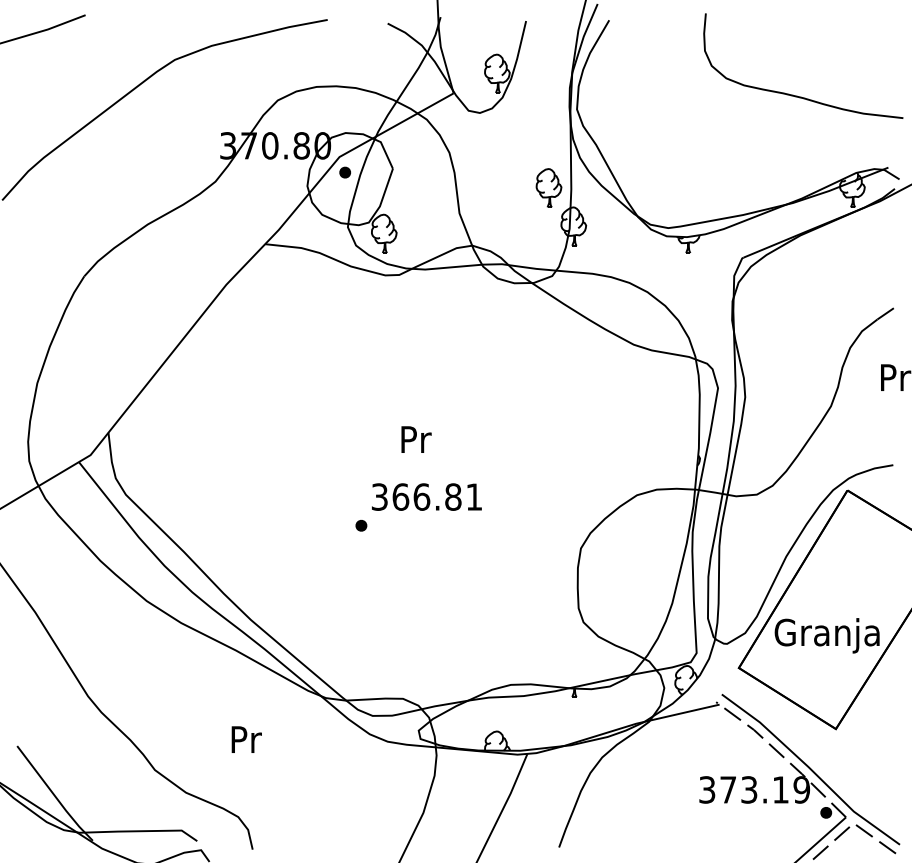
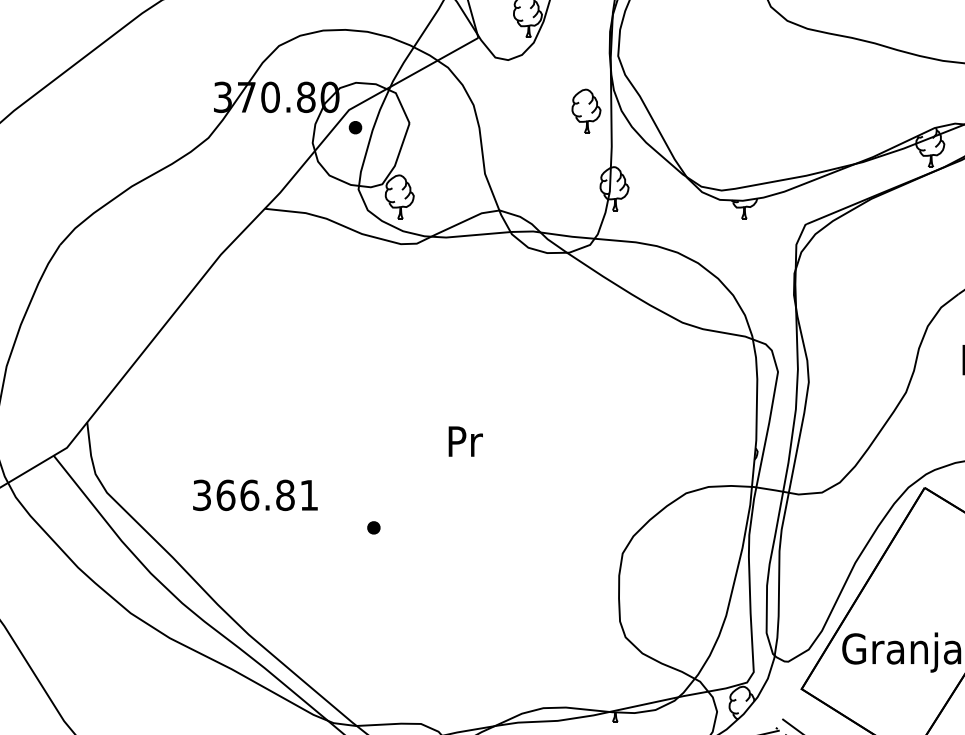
part: (548, 187) -> (585, 110), moved
text: (416, 439) -> (465, 441), moved
text: (426, 496) -> (254, 494), moved

